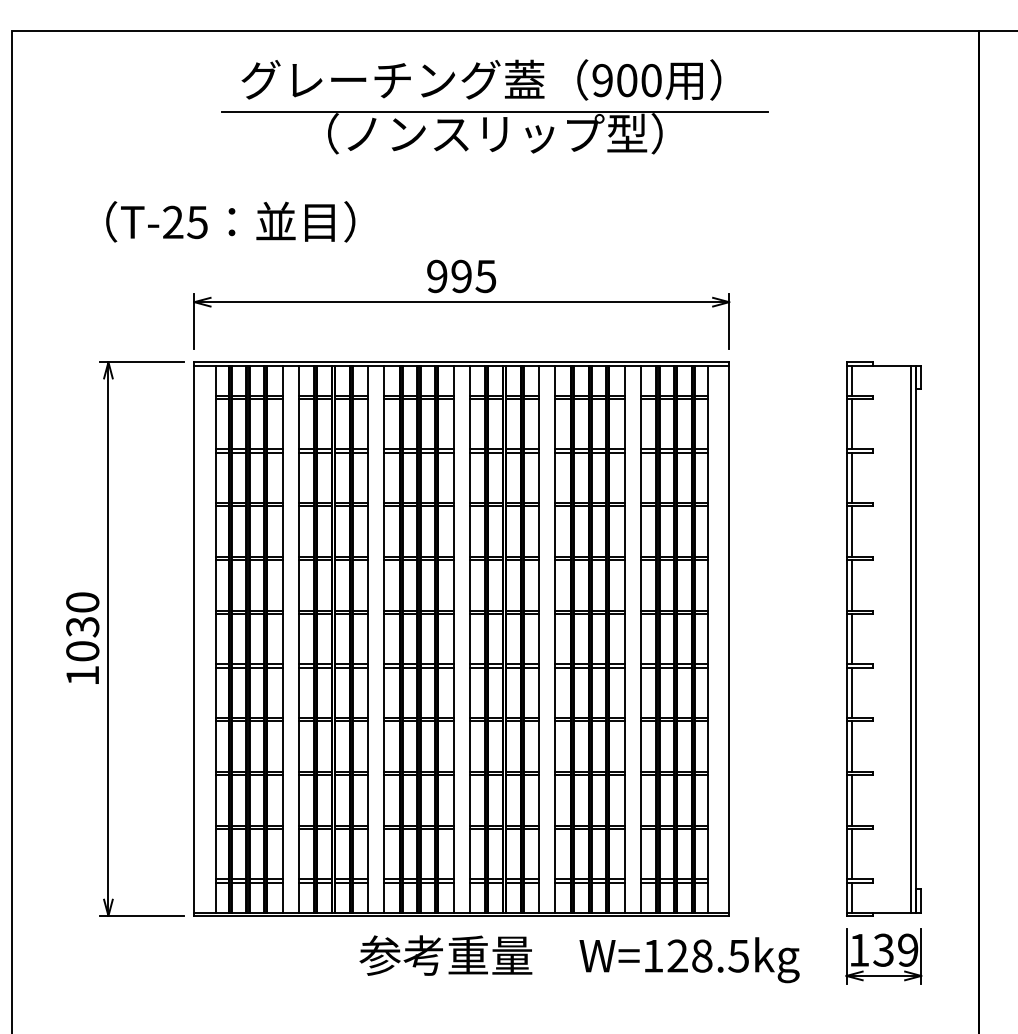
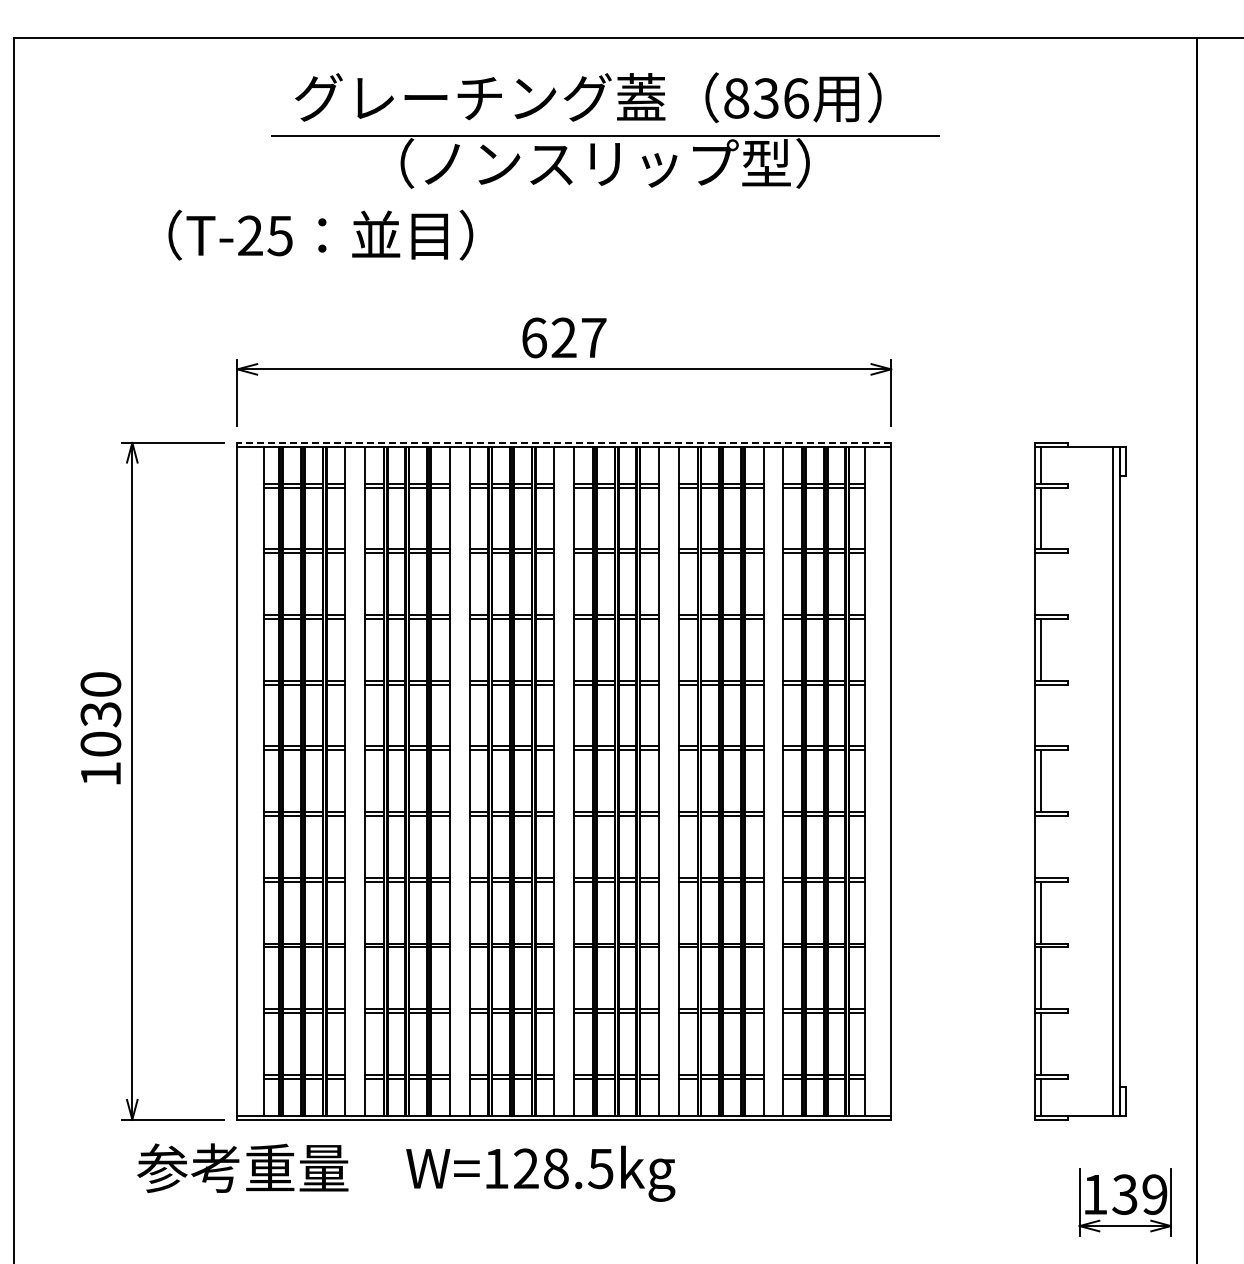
text: (627, 80) -> (766, 98), 900 -> 836
text: (230, 221) -> (320, 234), moved
text: (461, 276) -> (564, 337), 995 -> 627
line: (461, 361) -> (564, 442), solid -> dashed
line: (852, 478) -> (1041, 584), removed
line: (852, 585) -> (1041, 715), removed
text: (82, 638) -> (100, 728), moved
line: (852, 692) -> (1041, 846), removed
part: (883, 956) -> (1124, 1202), moved
text: (579, 959) -> (406, 1172), moved

